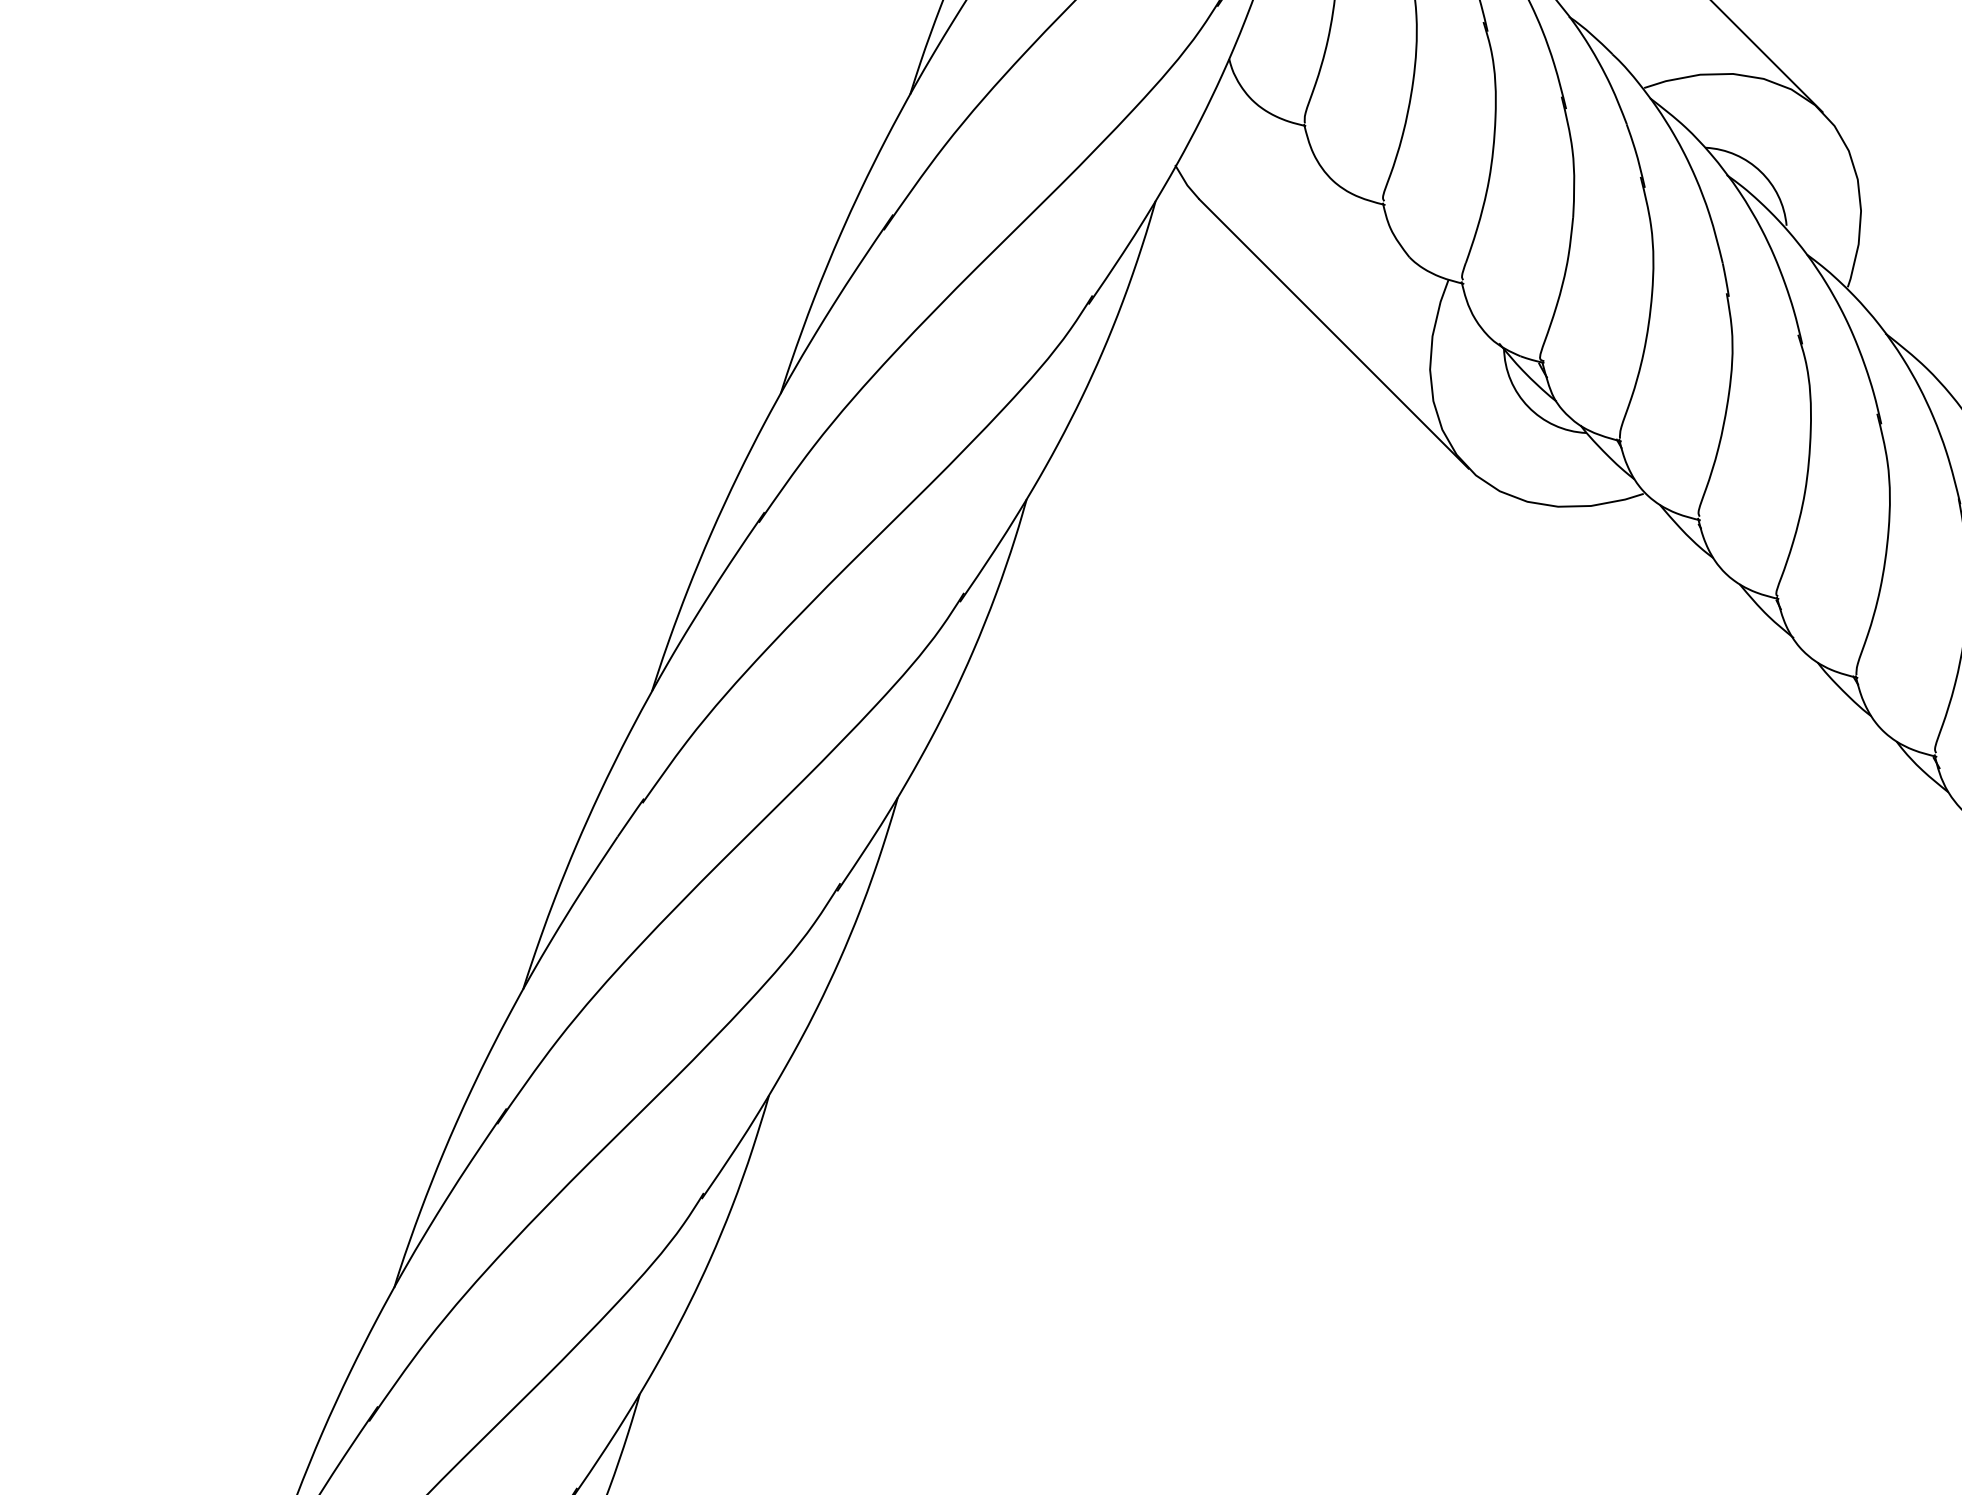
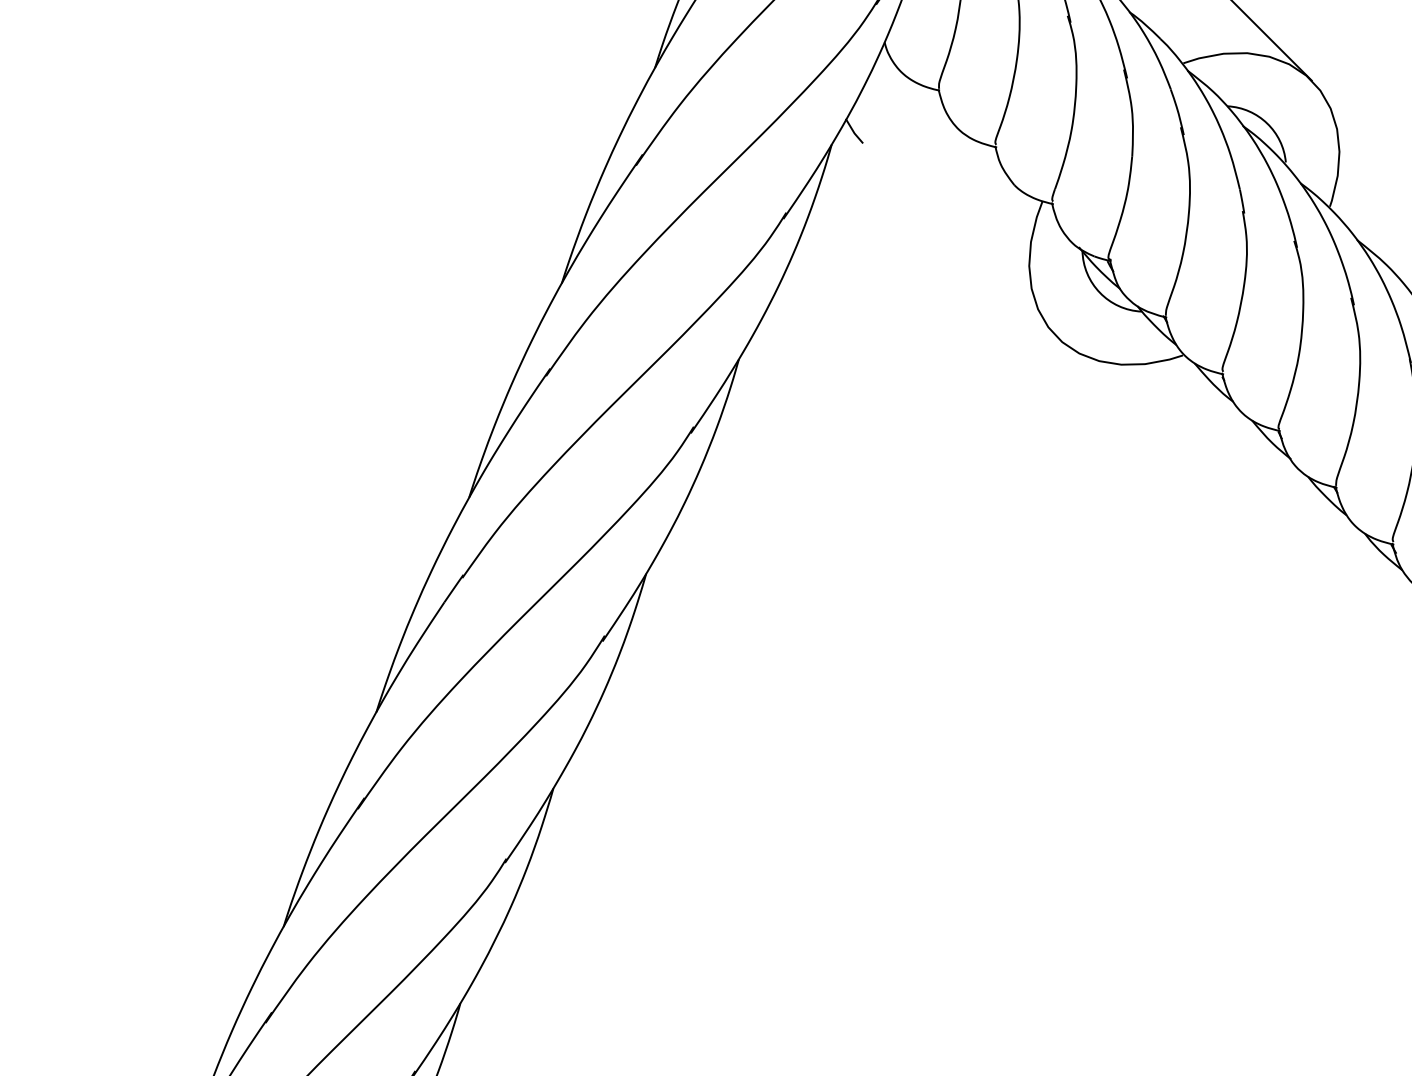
line: (1333, 334) -> (959, 240), removed

